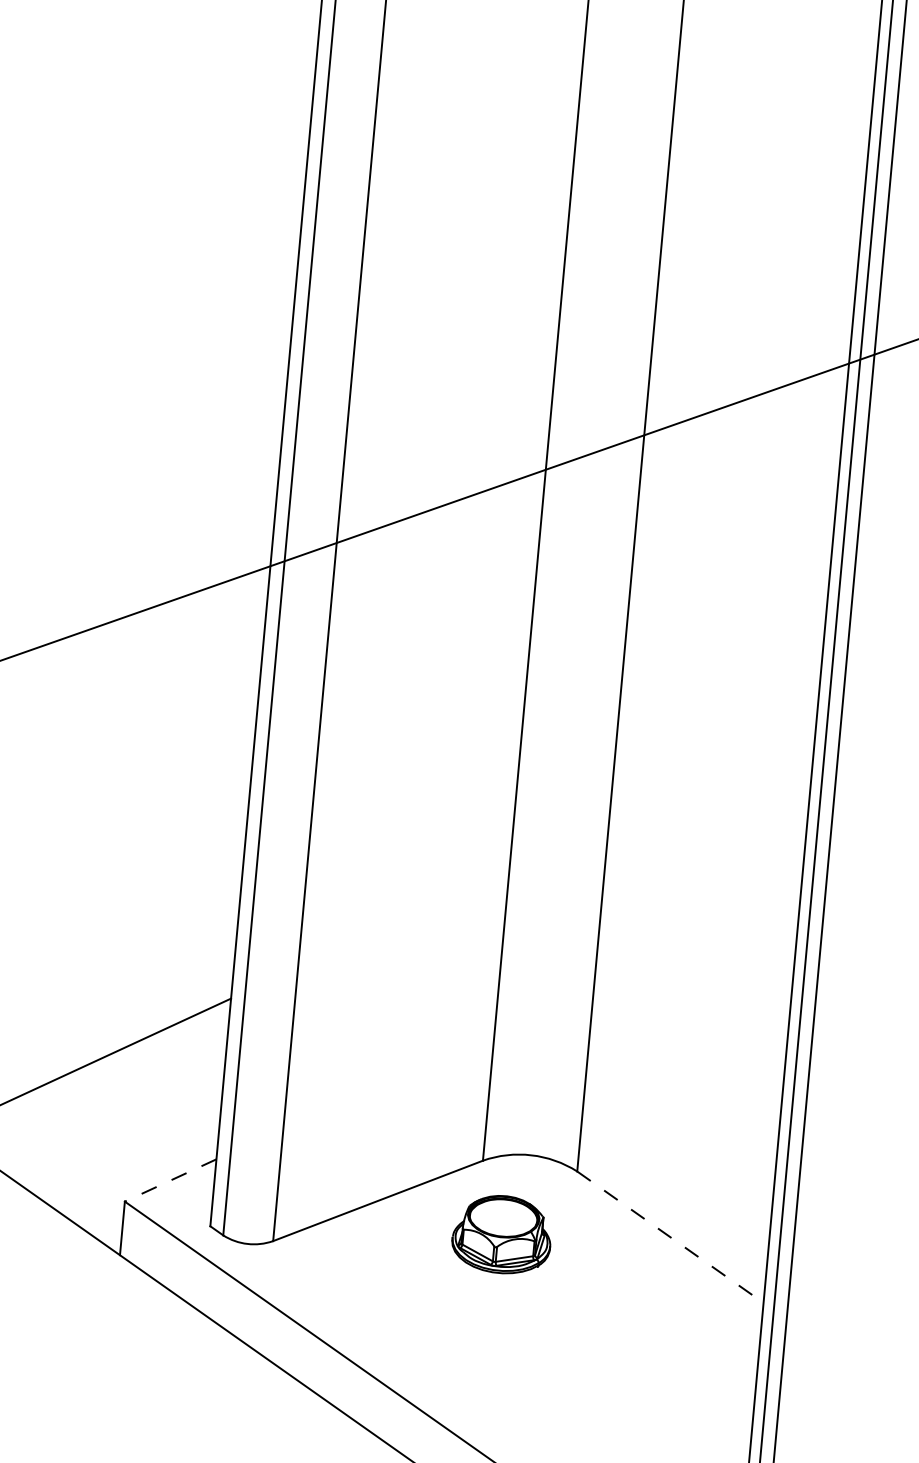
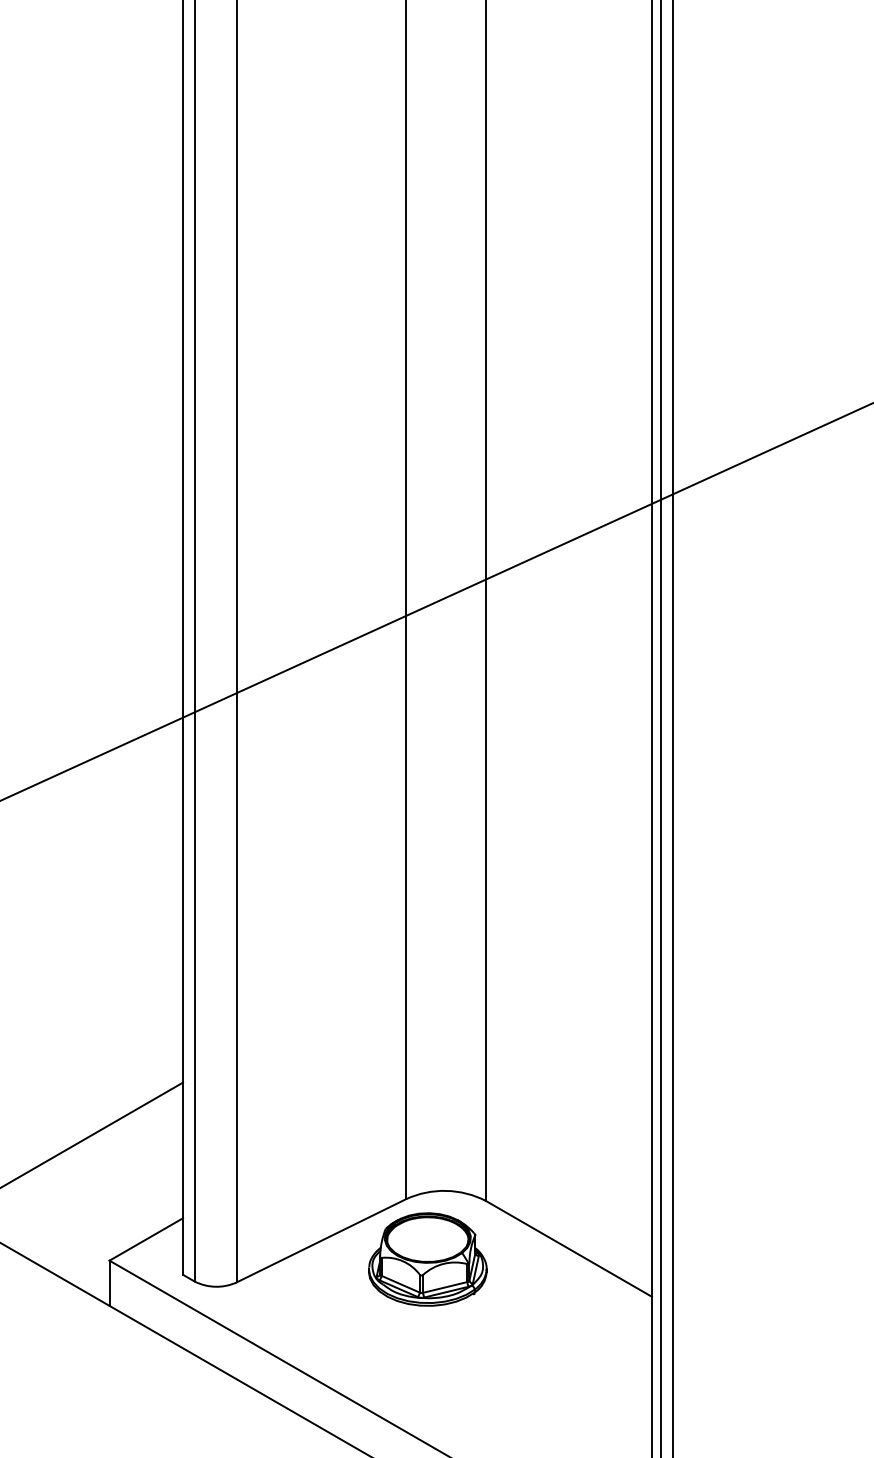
line: (169, 1180) -> (145, 1239), dashed -> solid
part: (501, 1234) -> (427, 1259), size x1.43
line: (669, 1236) -> (568, 1248), dashed -> solid

